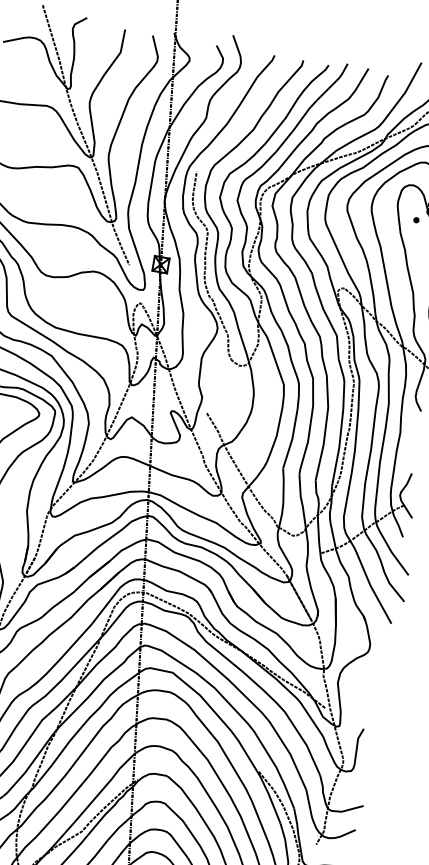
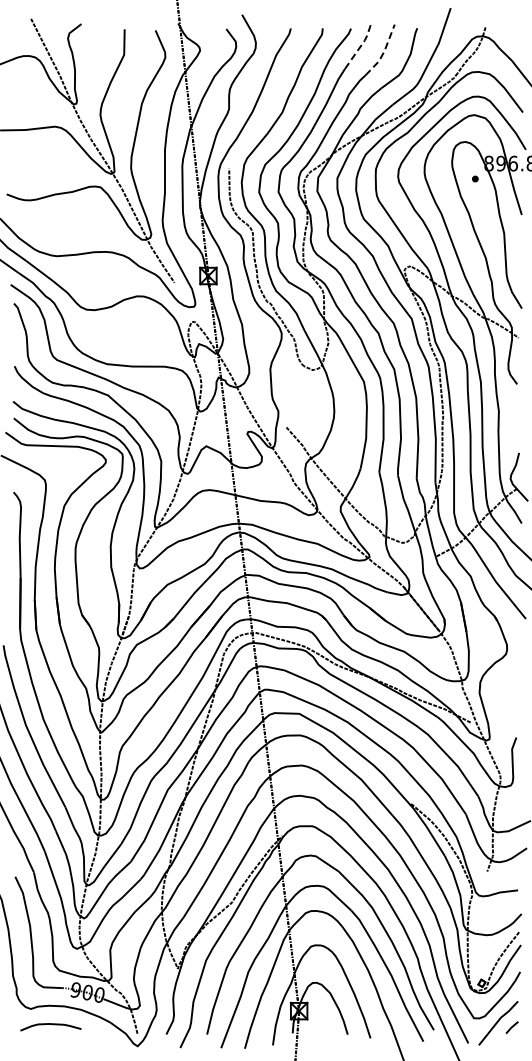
line: (334, 82) -> (360, 46), solid -> dashed
line: (355, 91) -> (384, 51), solid -> dashed

